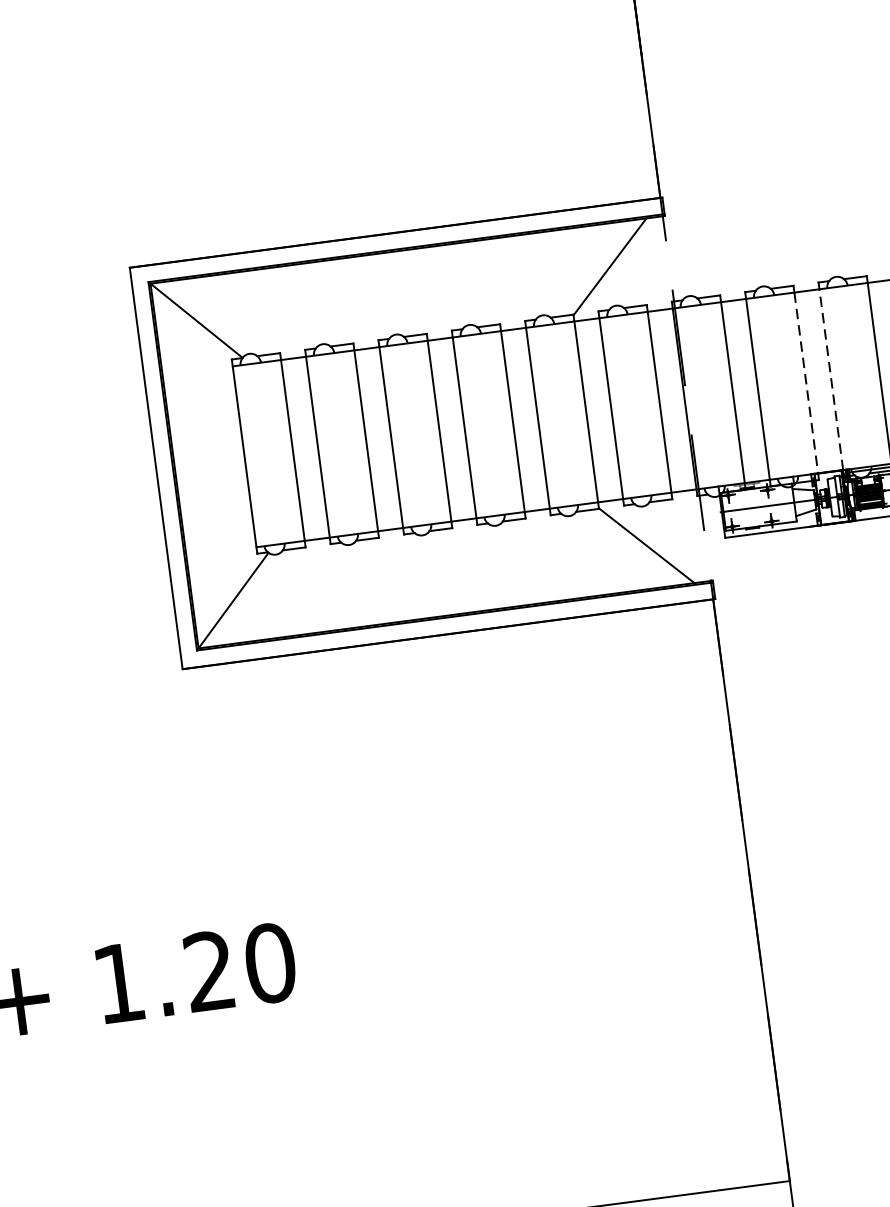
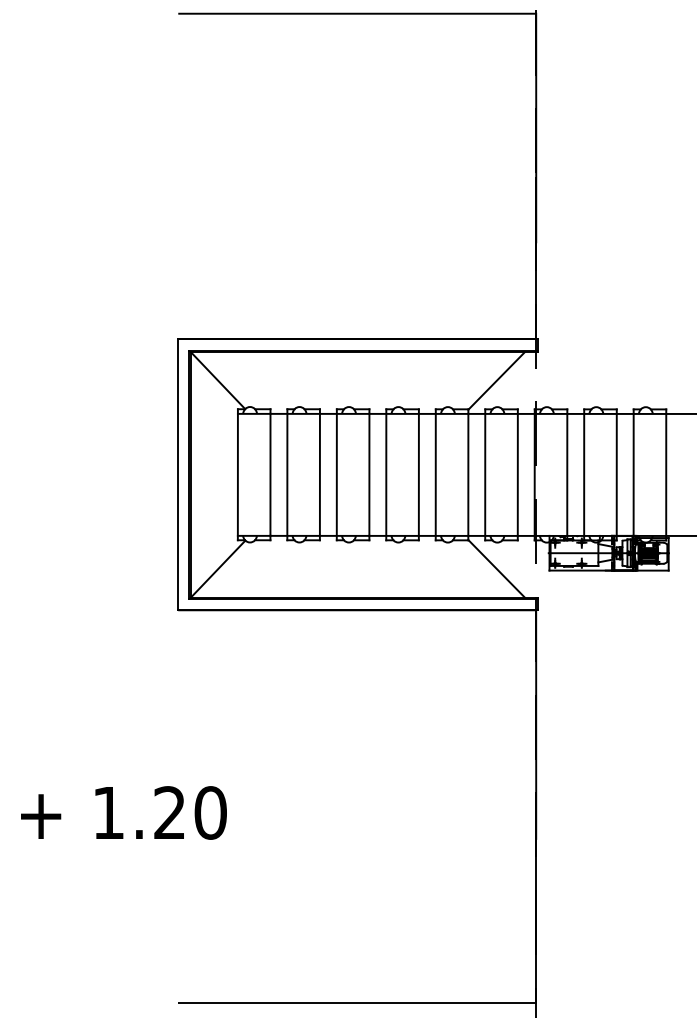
line: (830, 379) -> (633, 474), dashed -> solid
line: (805, 383) -> (616, 475), dashed -> solid

